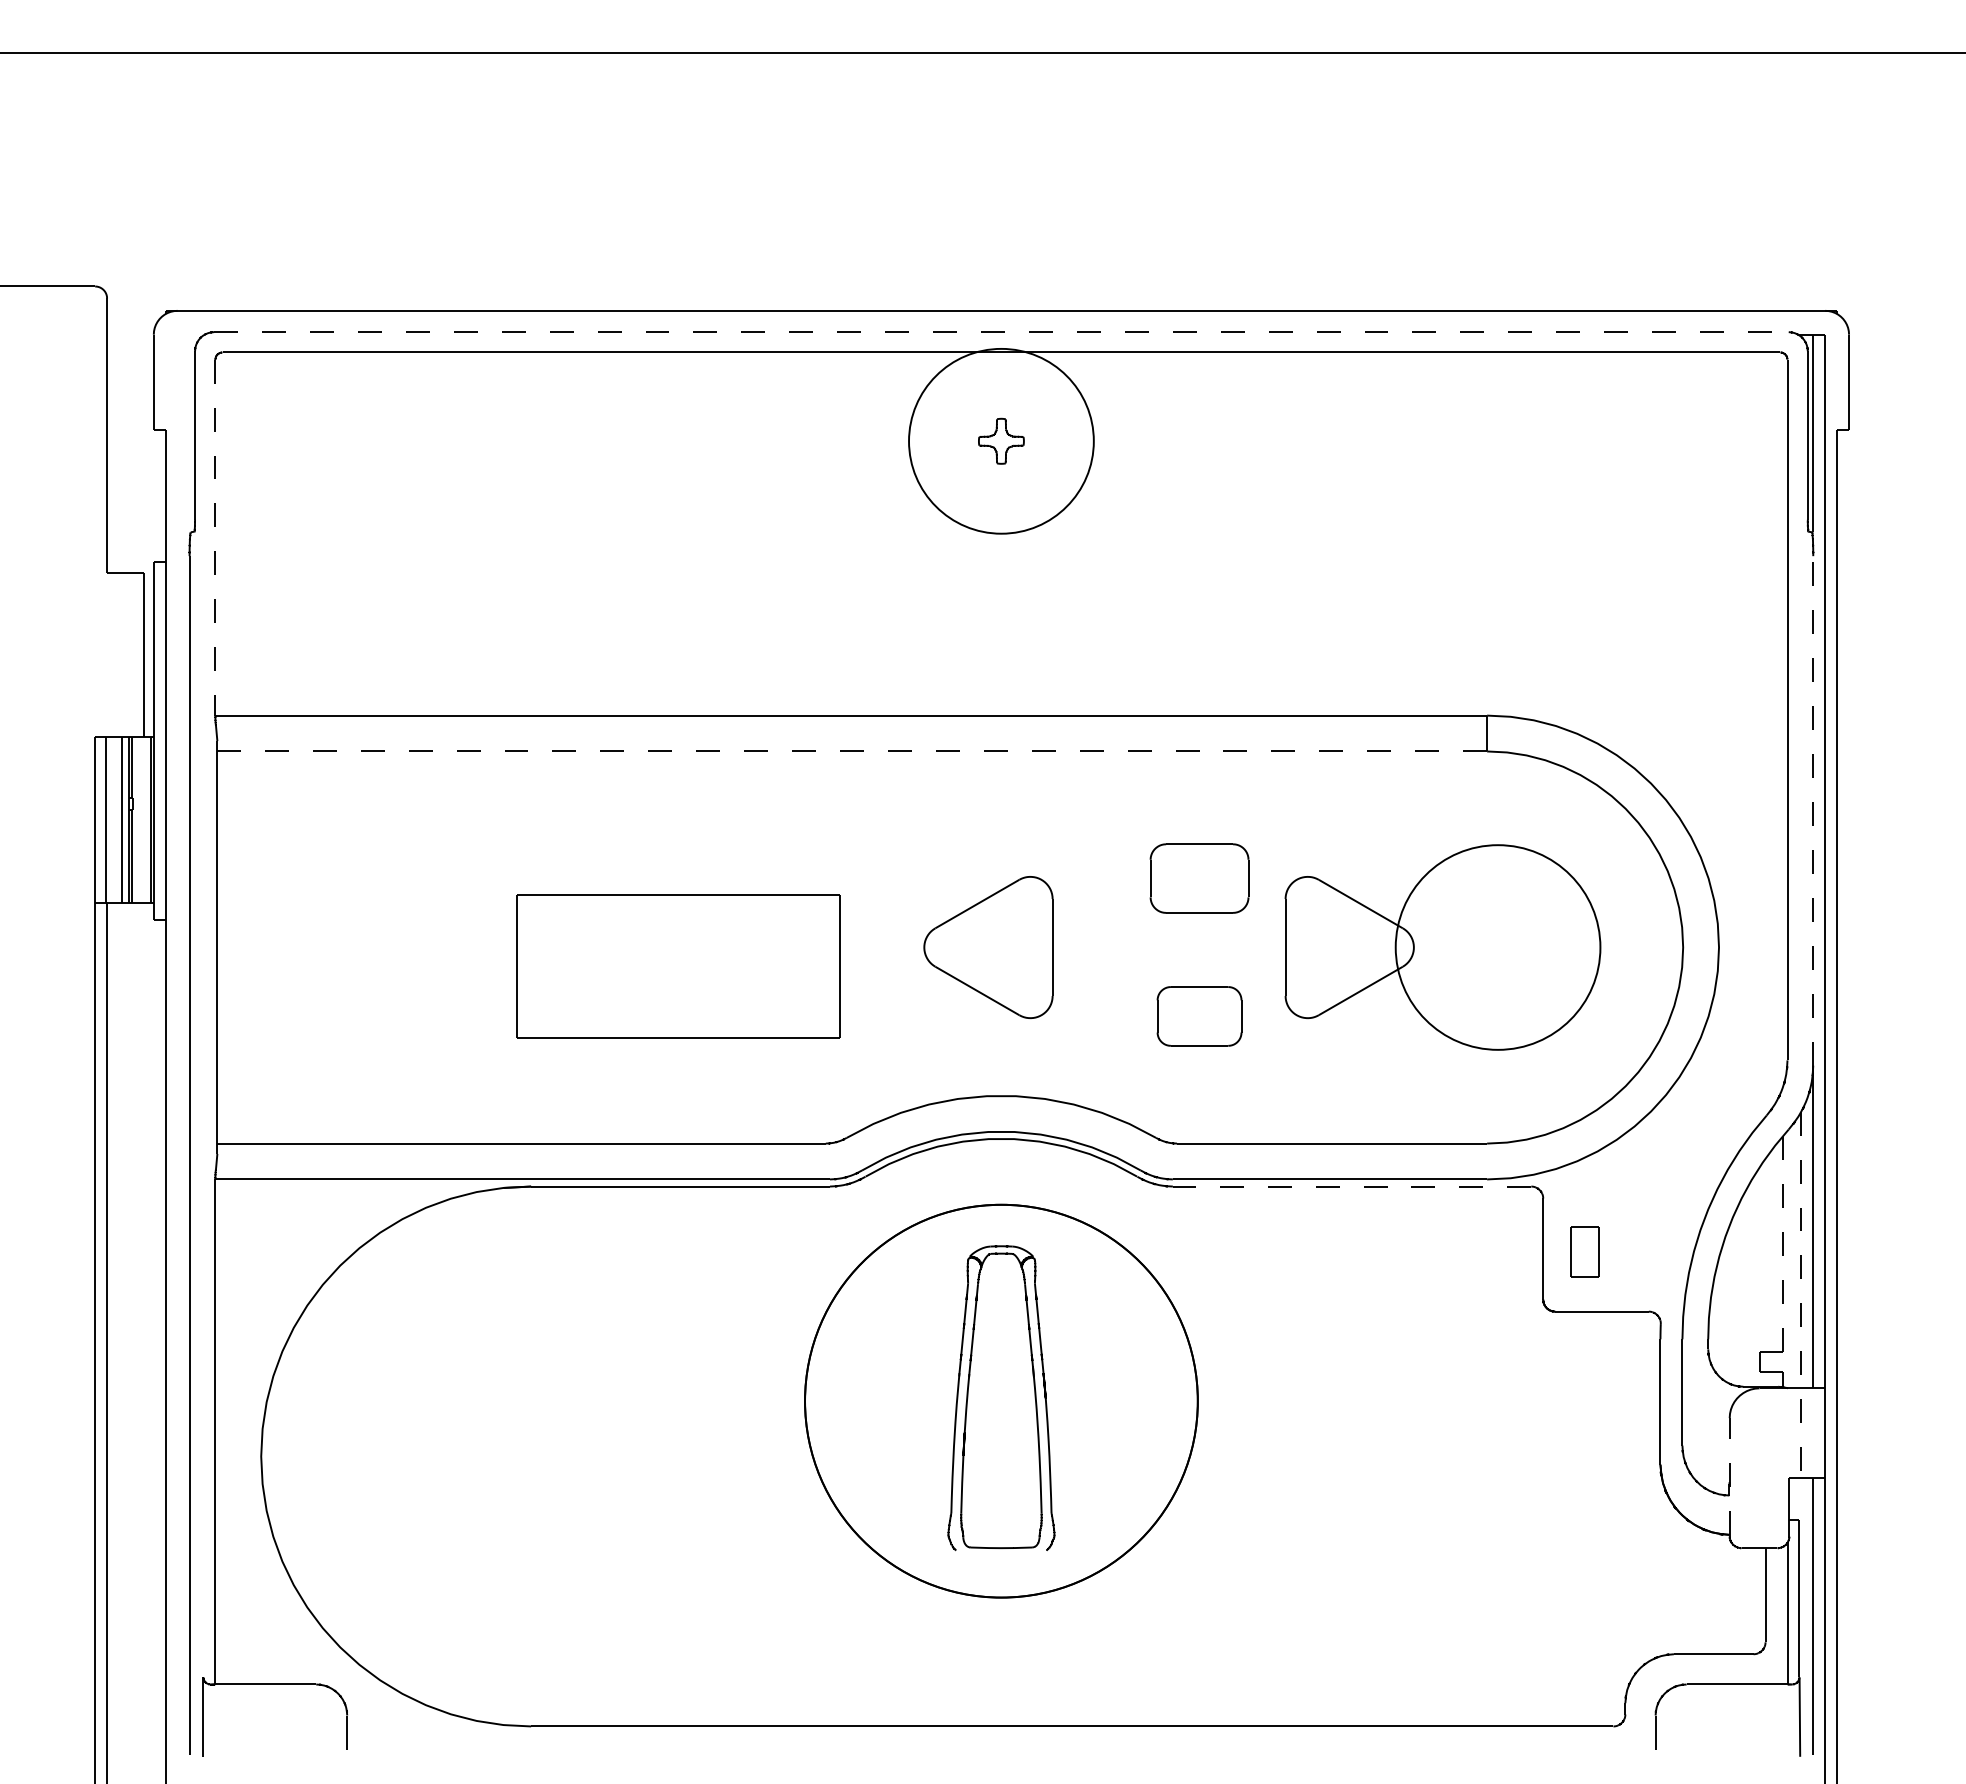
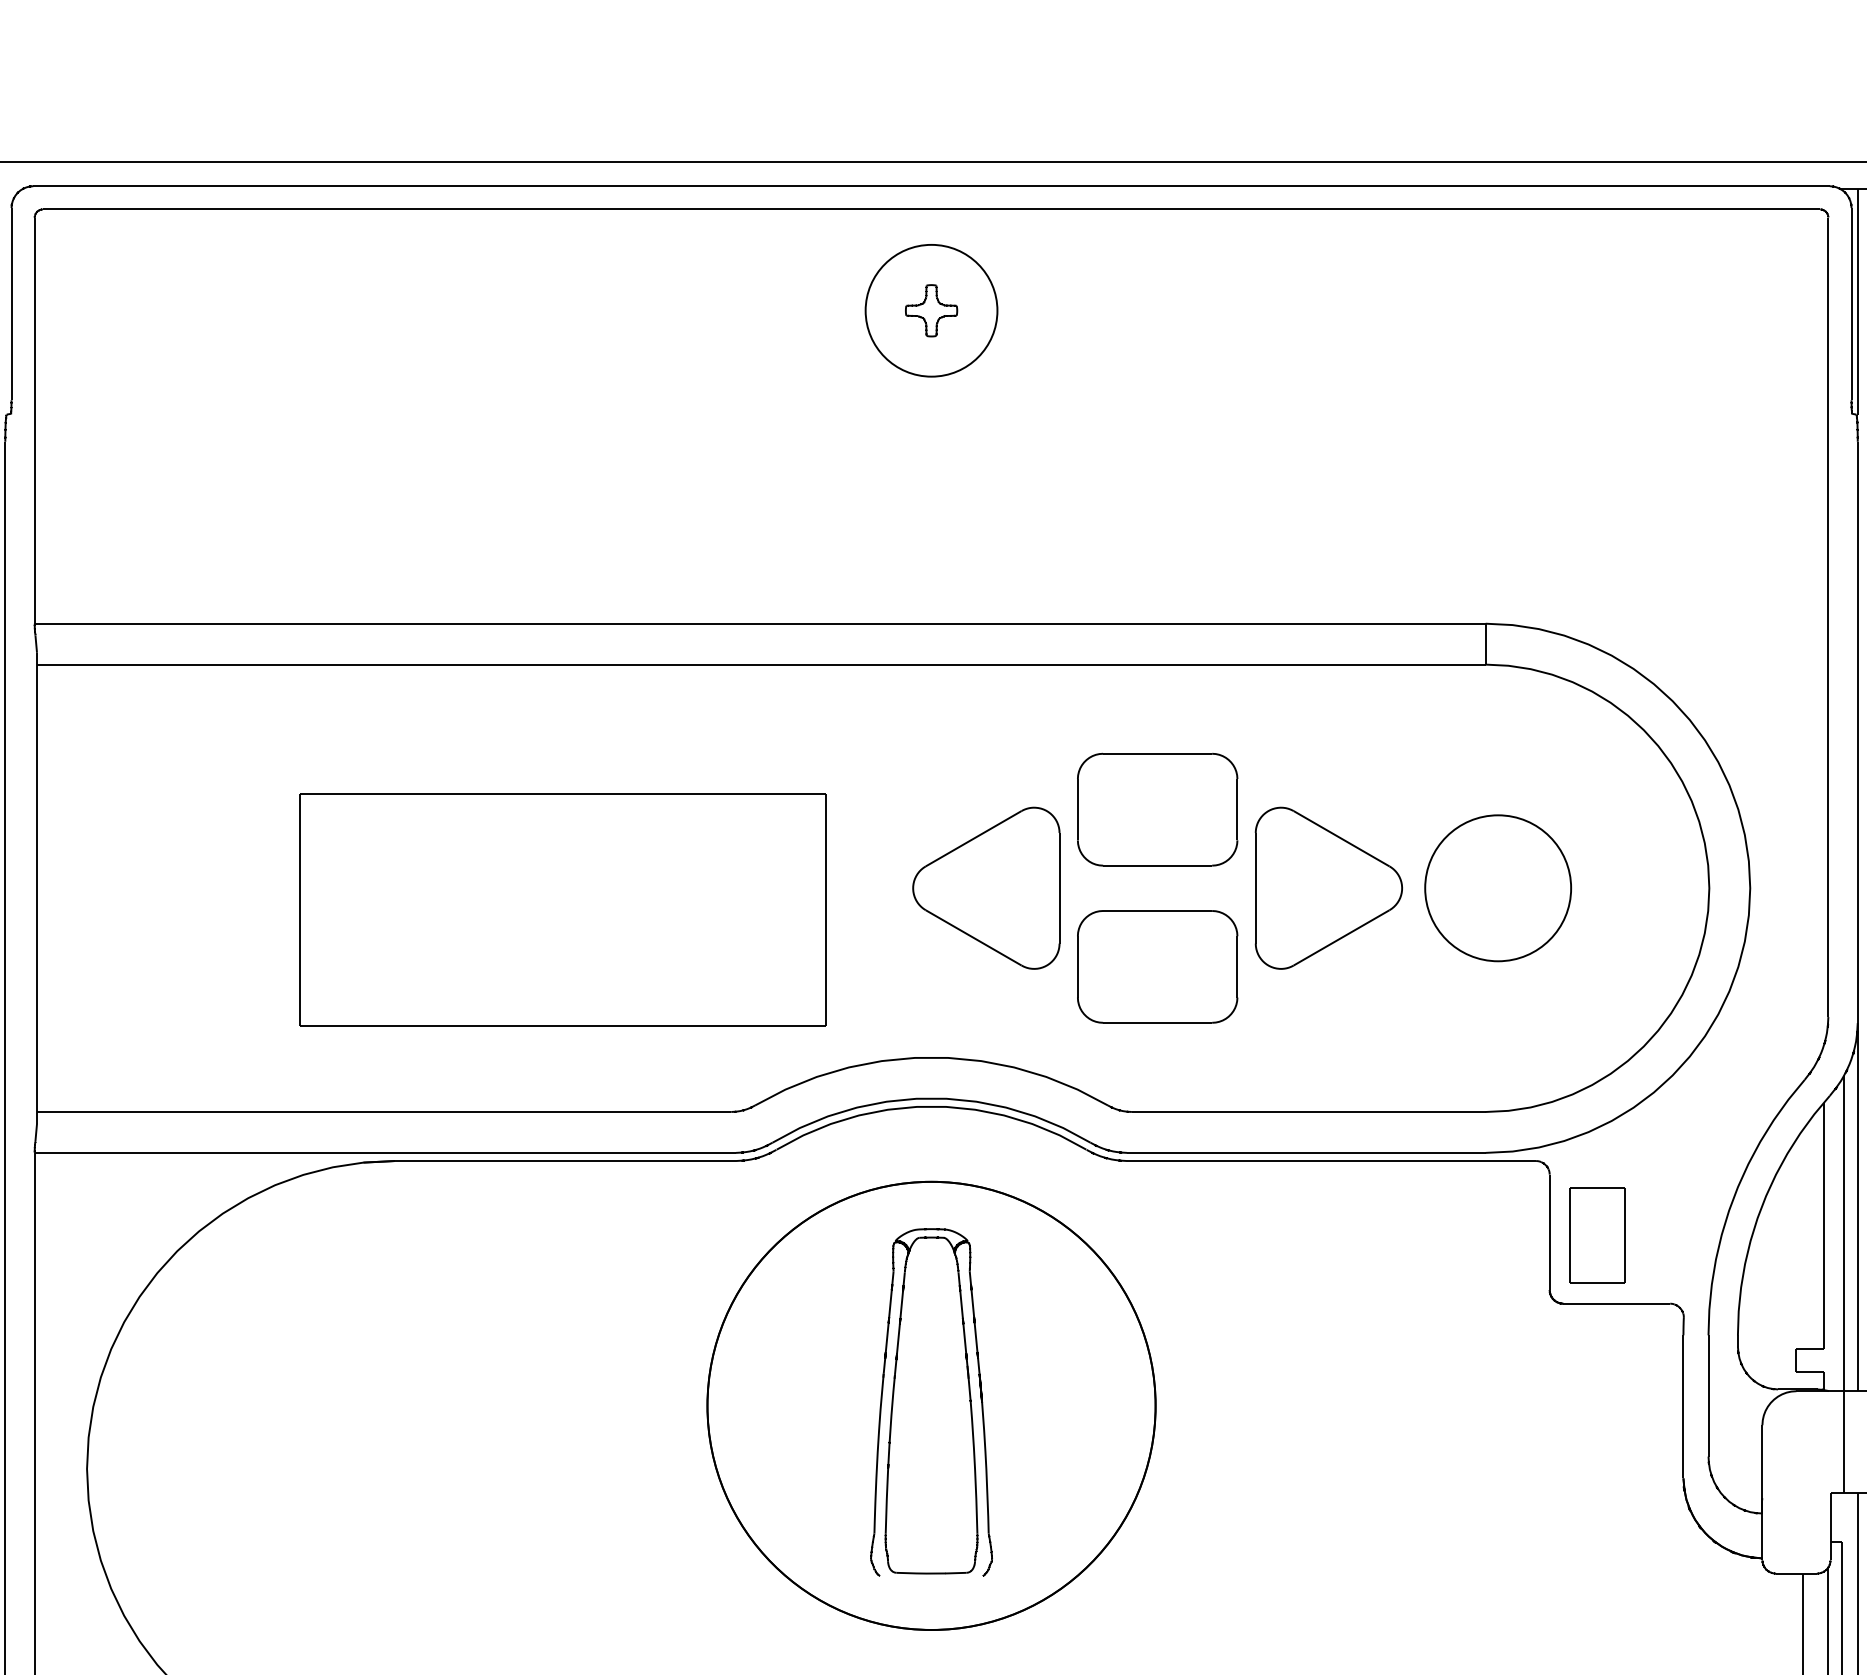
line: (1001, 332) -> (931, 186), dashed -> solid
circle: (1001, 441) -> (931, 310), size x0.62
line: (215, 537) -> (34, 420), dashed -> solid
line: (852, 751) -> (761, 664), dashed -> solid
line: (1813, 810) -> (1858, 731), dashed -> solid
part: (1199, 878) -> (1157, 809), size x1.43
part: (988, 947) -> (986, 888), moved
circle: (1498, 947) -> (1498, 888), size x0.62
part: (677, 966) -> (561, 909), size x1.43
part: (1199, 1016) -> (1157, 967), size x1.67
line: (1351, 1186) -> (1330, 1160), dashed -> solid
line: (1783, 1243) -> (1823, 1225), dashed -> solid
part: (1584, 1251) -> (1596, 1235), size x1.67
line: (1801, 1295) -> (1844, 1285), dashed -> solid
line: (1729, 1476) -> (1762, 1491), dashed -> solid

